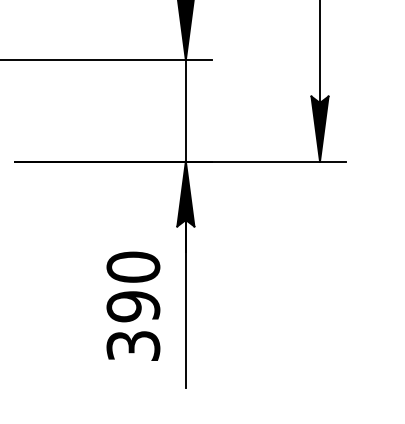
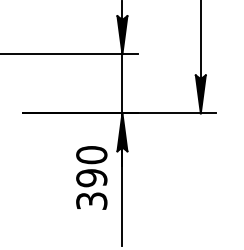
text: (132, 305) -> (91, 177), moved

